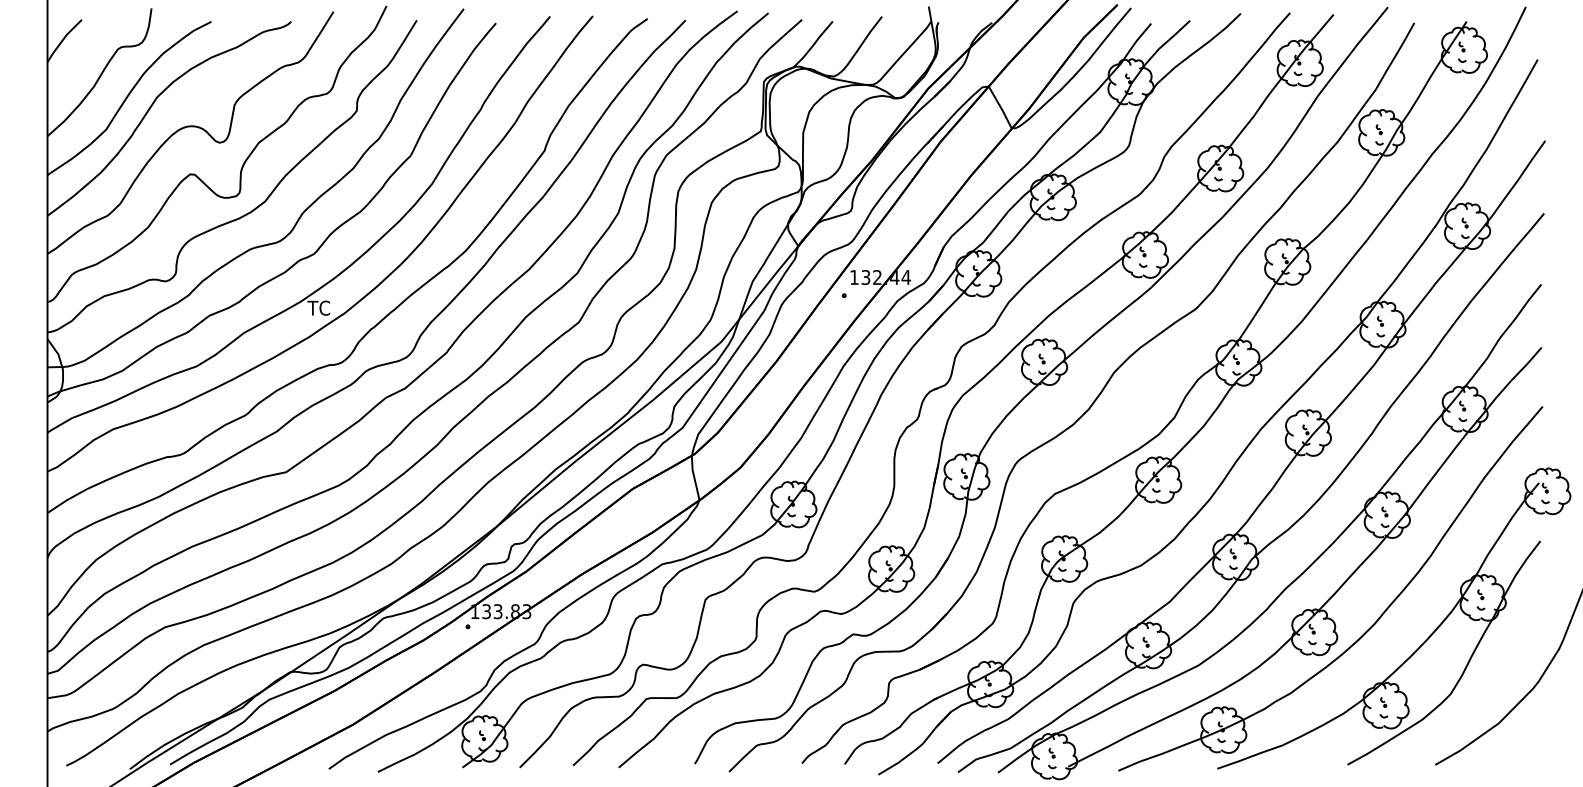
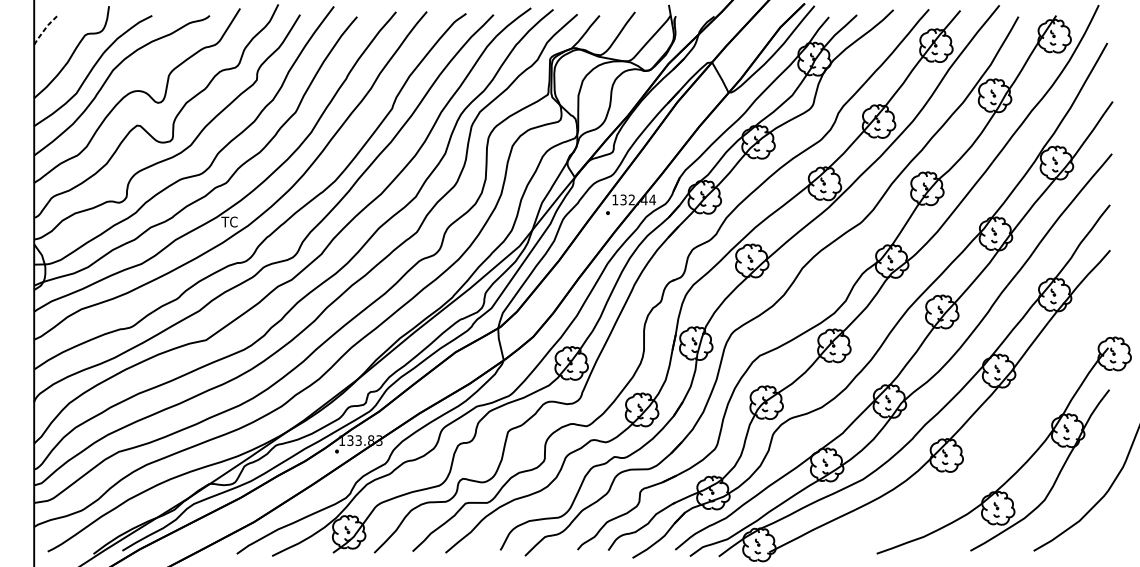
line: (63, 39) -> (45, 28), solid -> dashed
part: (1369, 627) -> (986, 452), removed

